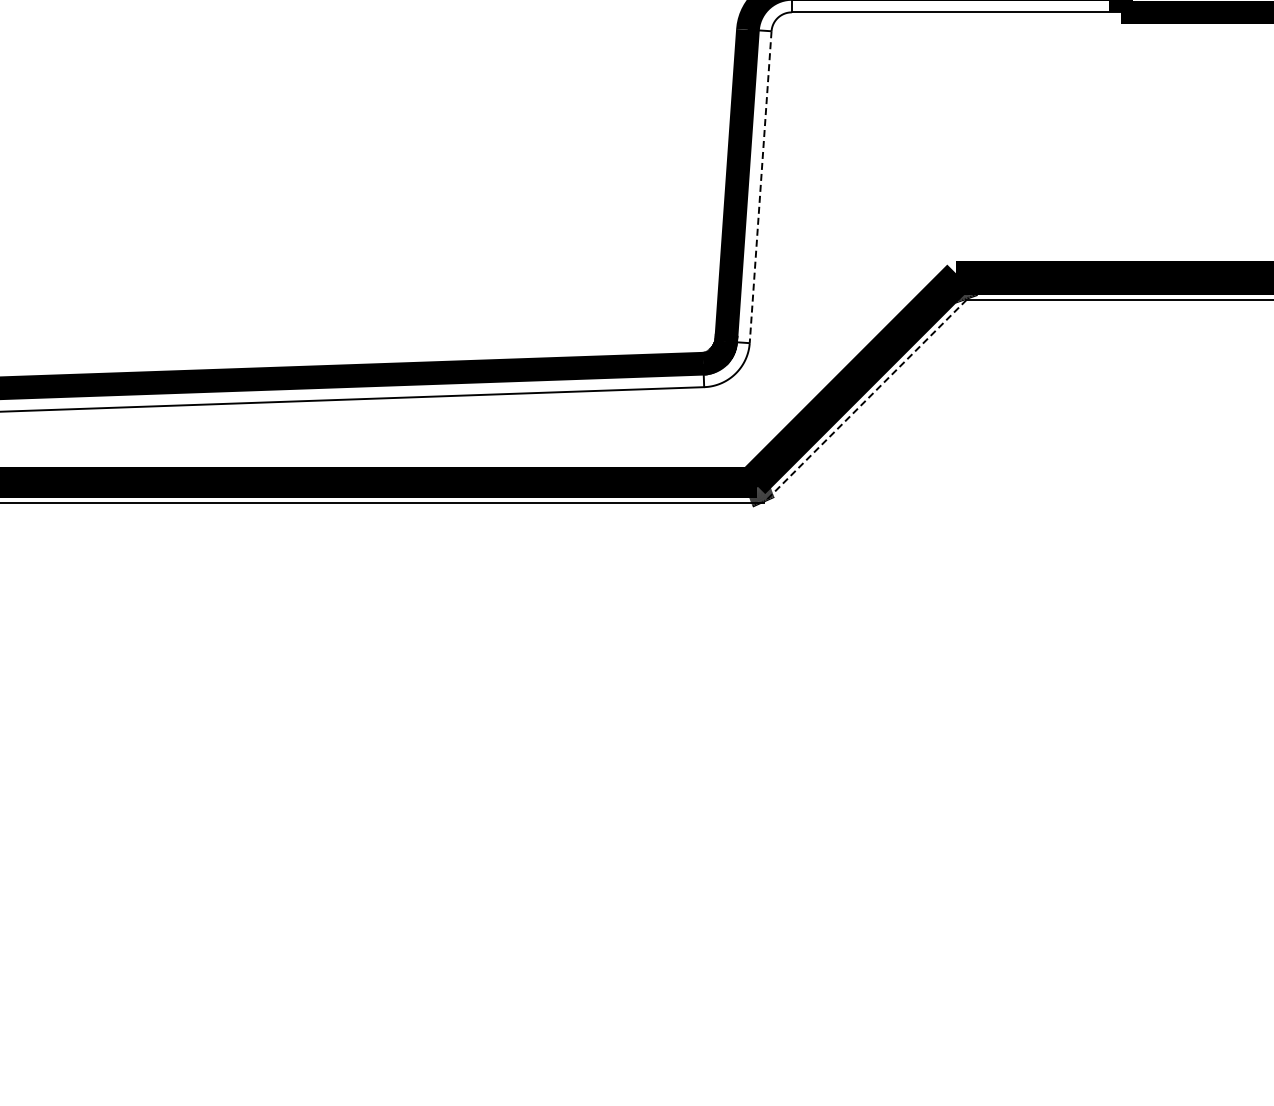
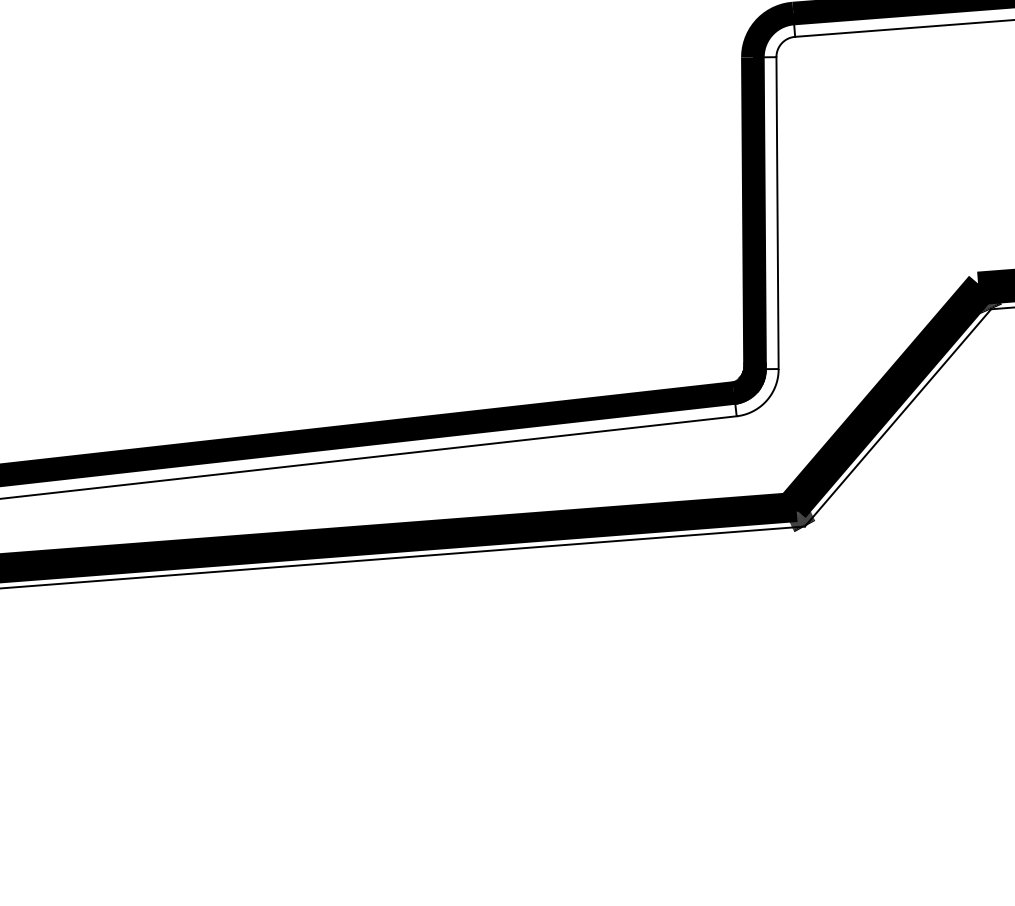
line: (760, 187) -> (777, 213), dashed -> solid
line: (864, 401) -> (897, 418), dashed -> solid

